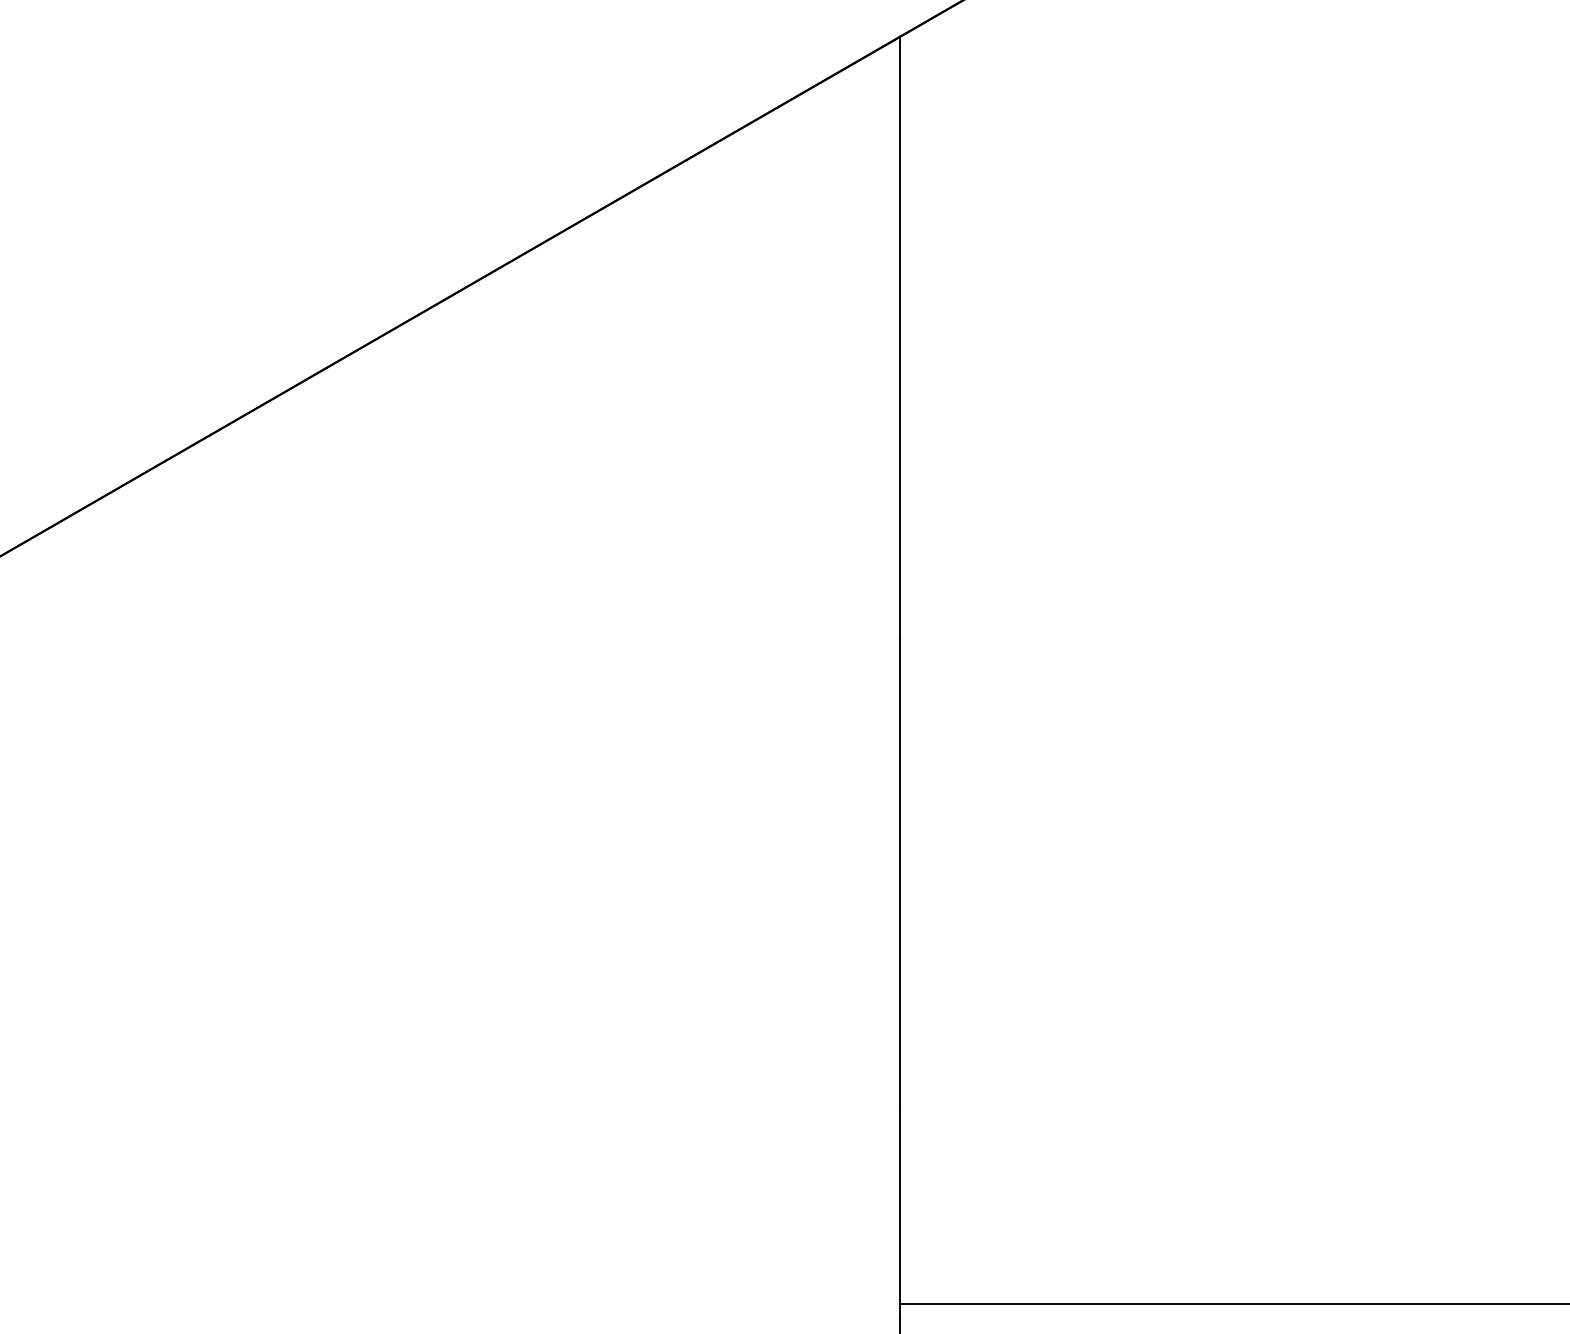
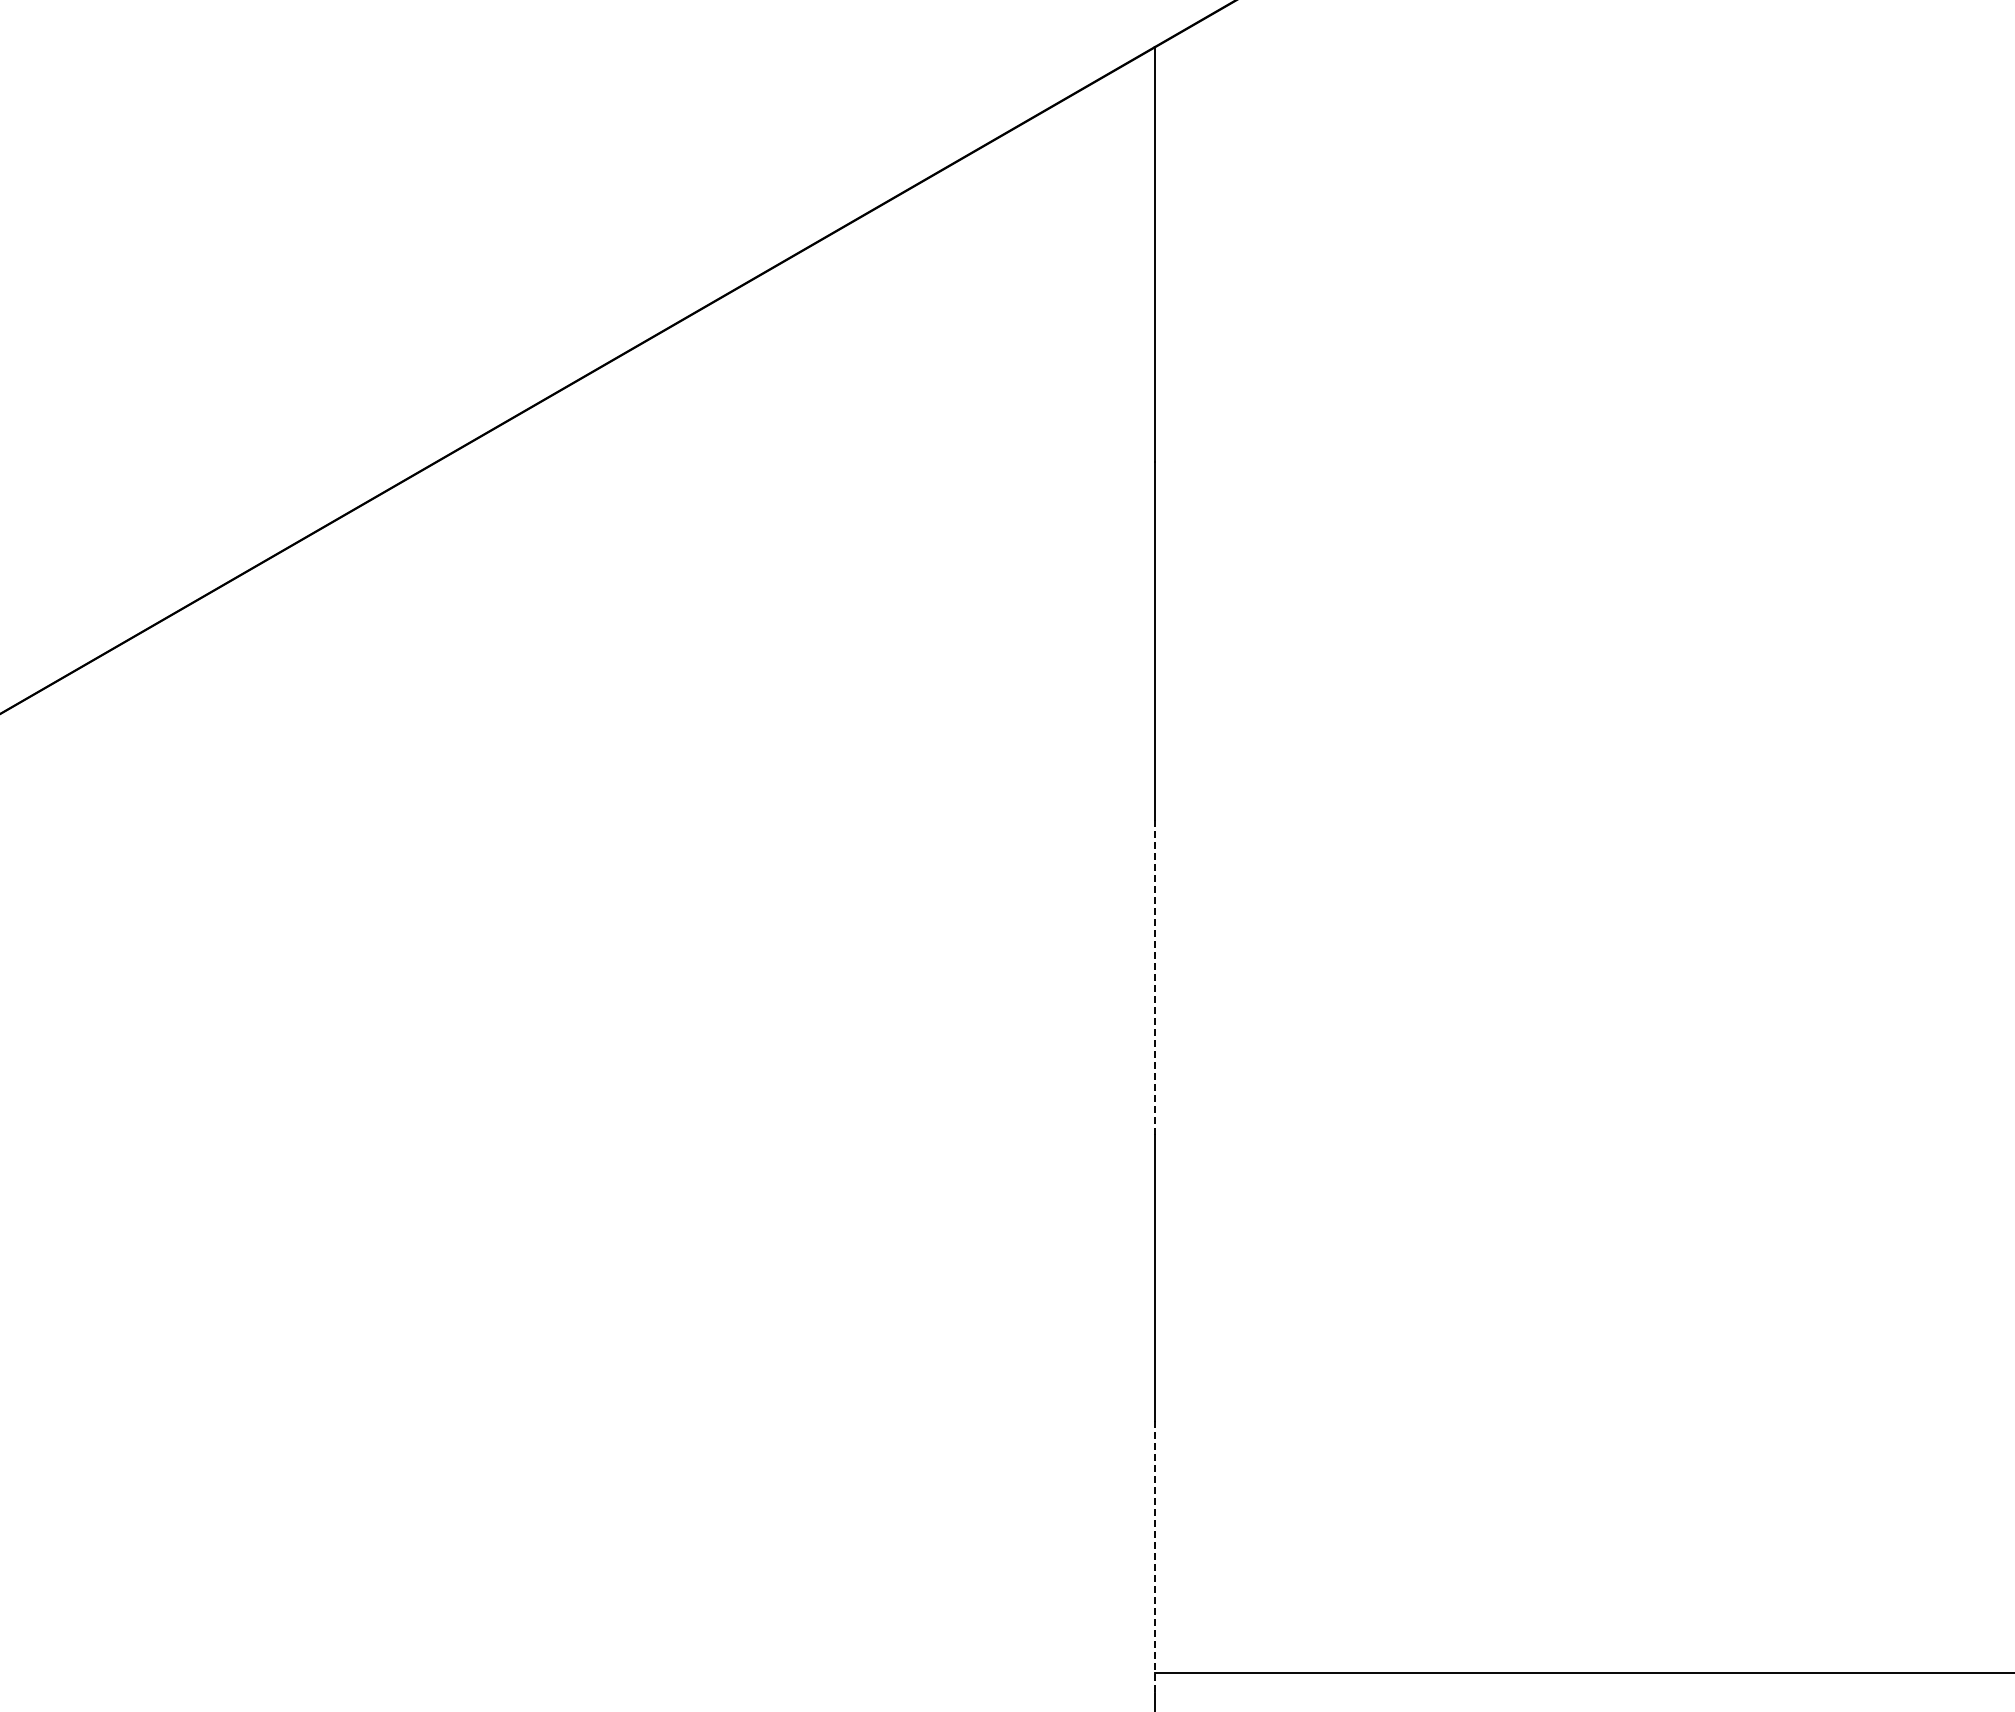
line: (899, 761) -> (1154, 977), solid -> dashed
line: (899, 1212) -> (1154, 1556), solid -> dashed

